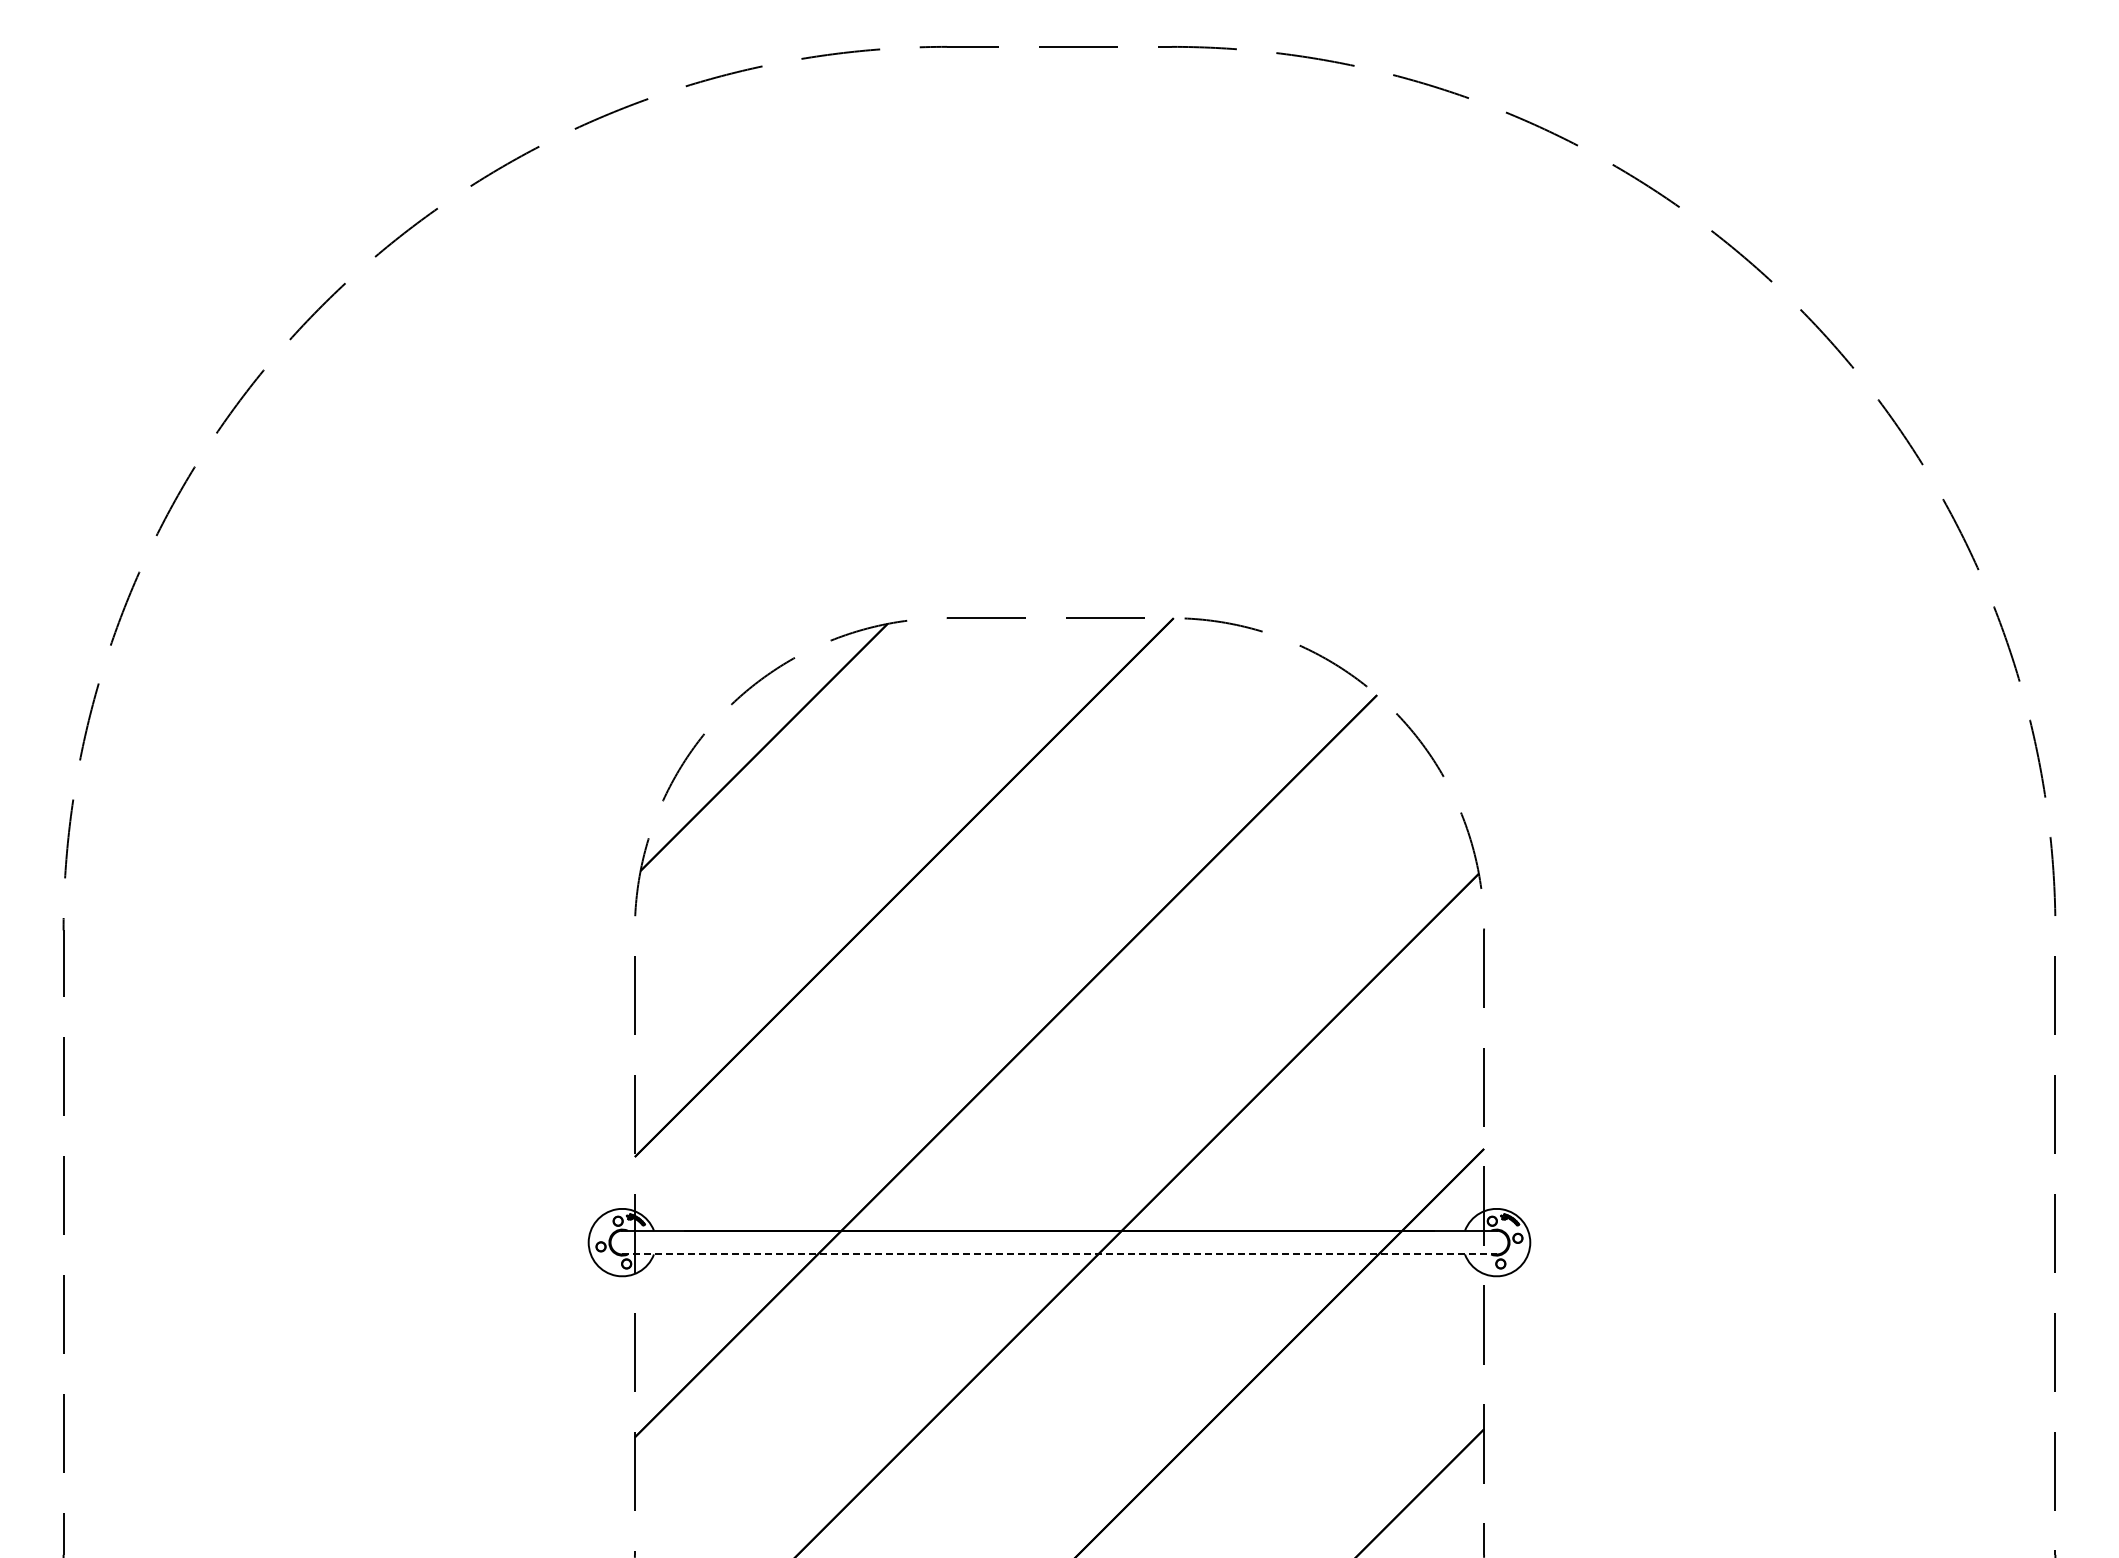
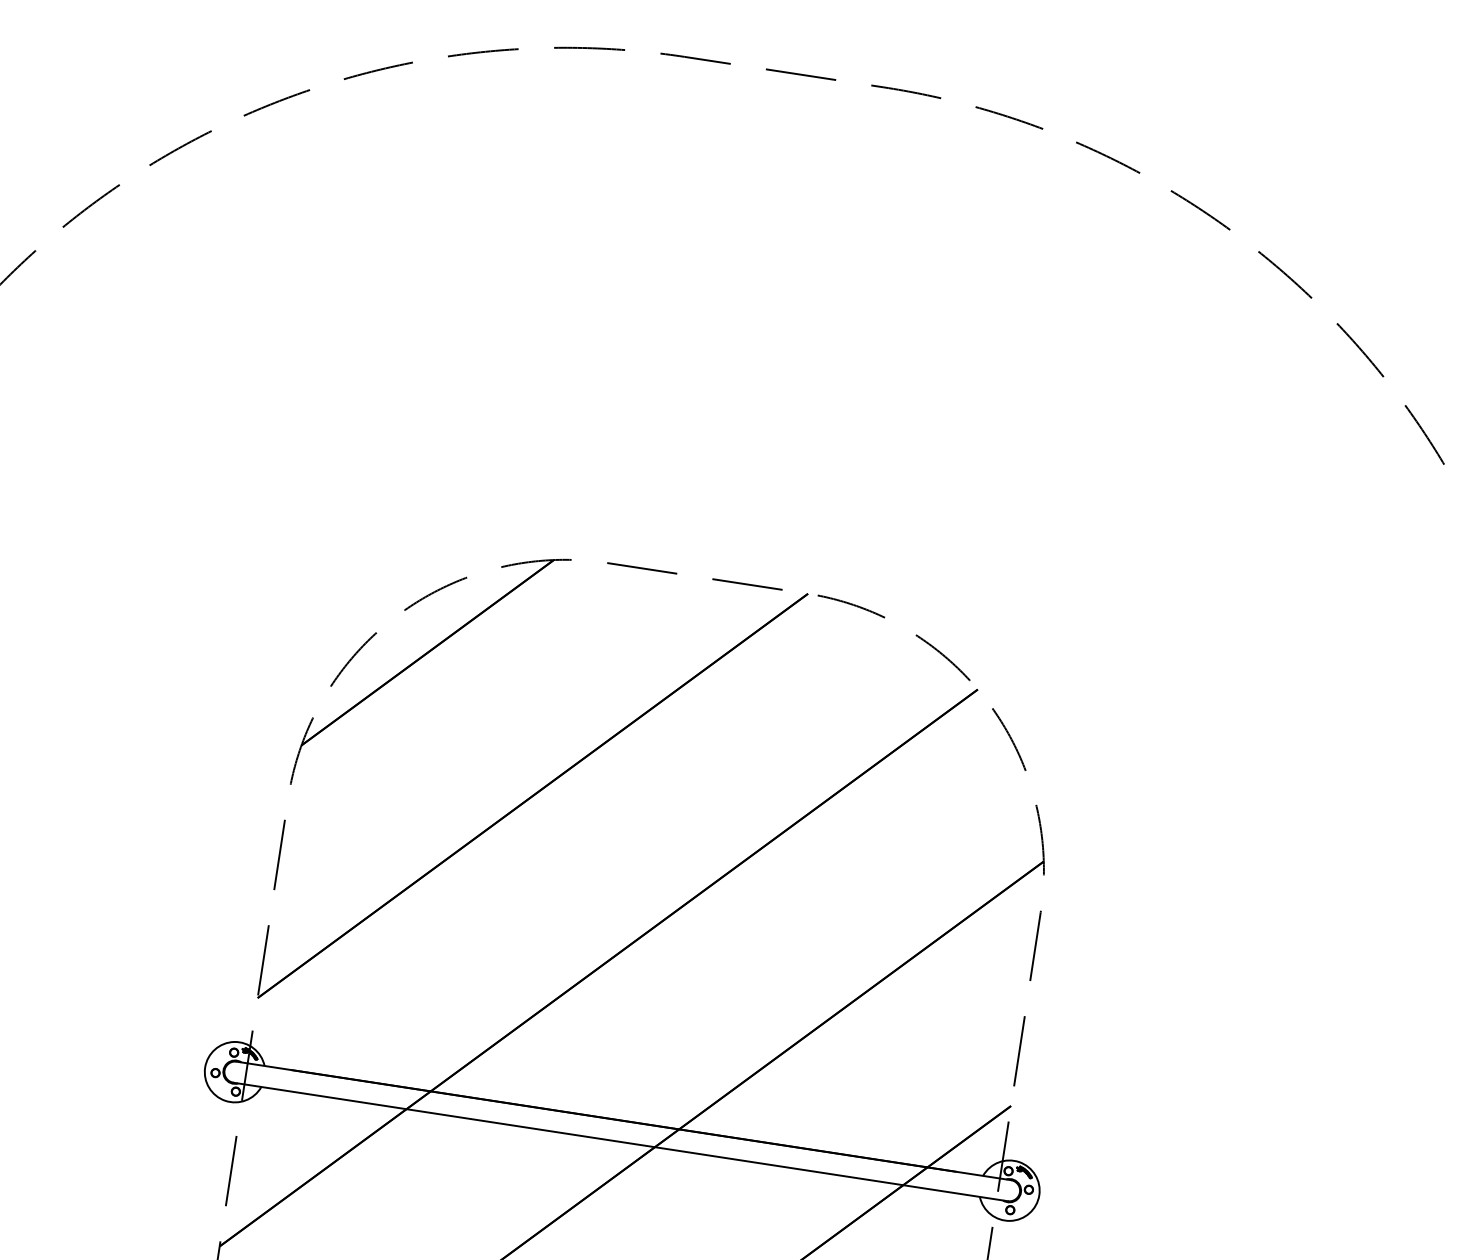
line: (1059, 1254) -> (620, 1141), dashed -> solid

